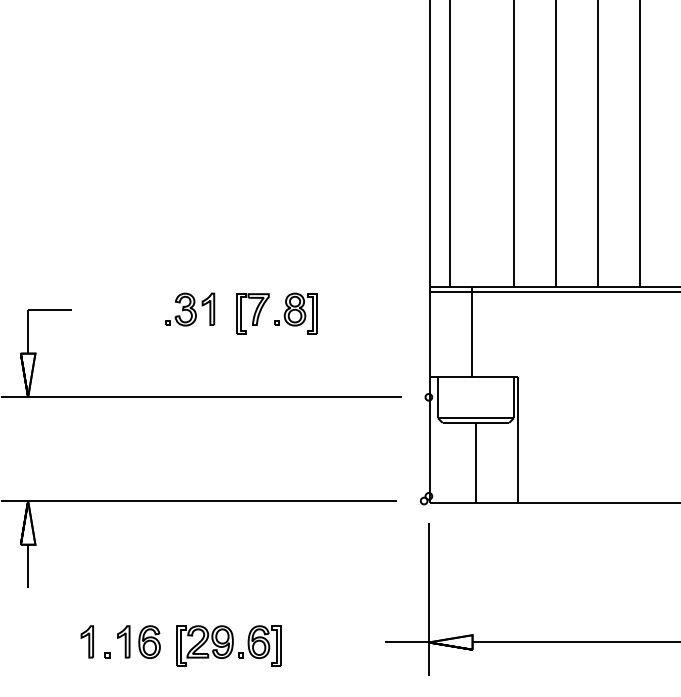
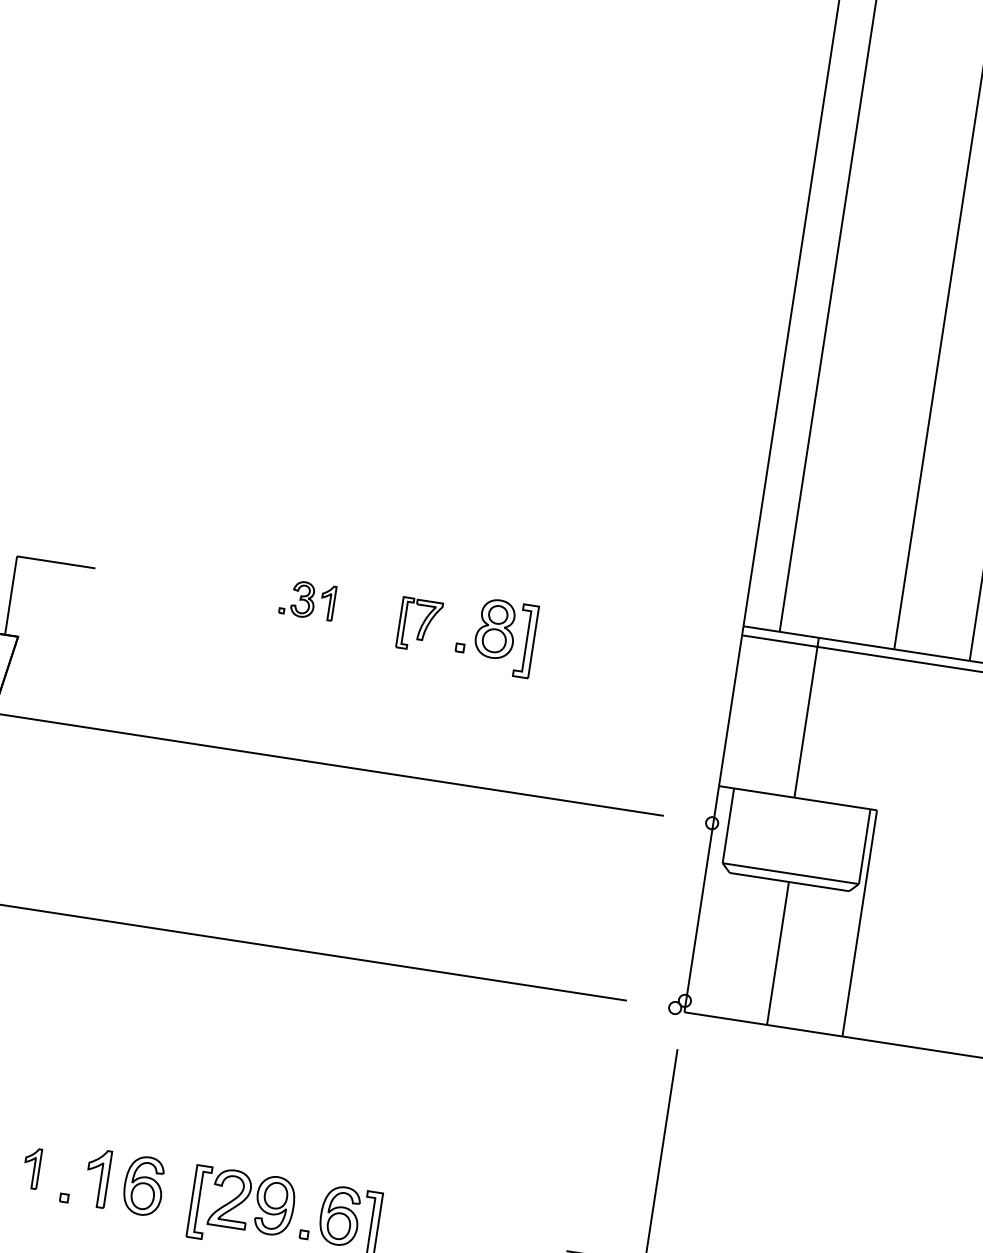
part: (190, 309) -> (308, 600), size x0.6
part: (252, 313) -> (418, 624), size x0.7
part: (86, 641) -> (30, 1167), size x0.7

